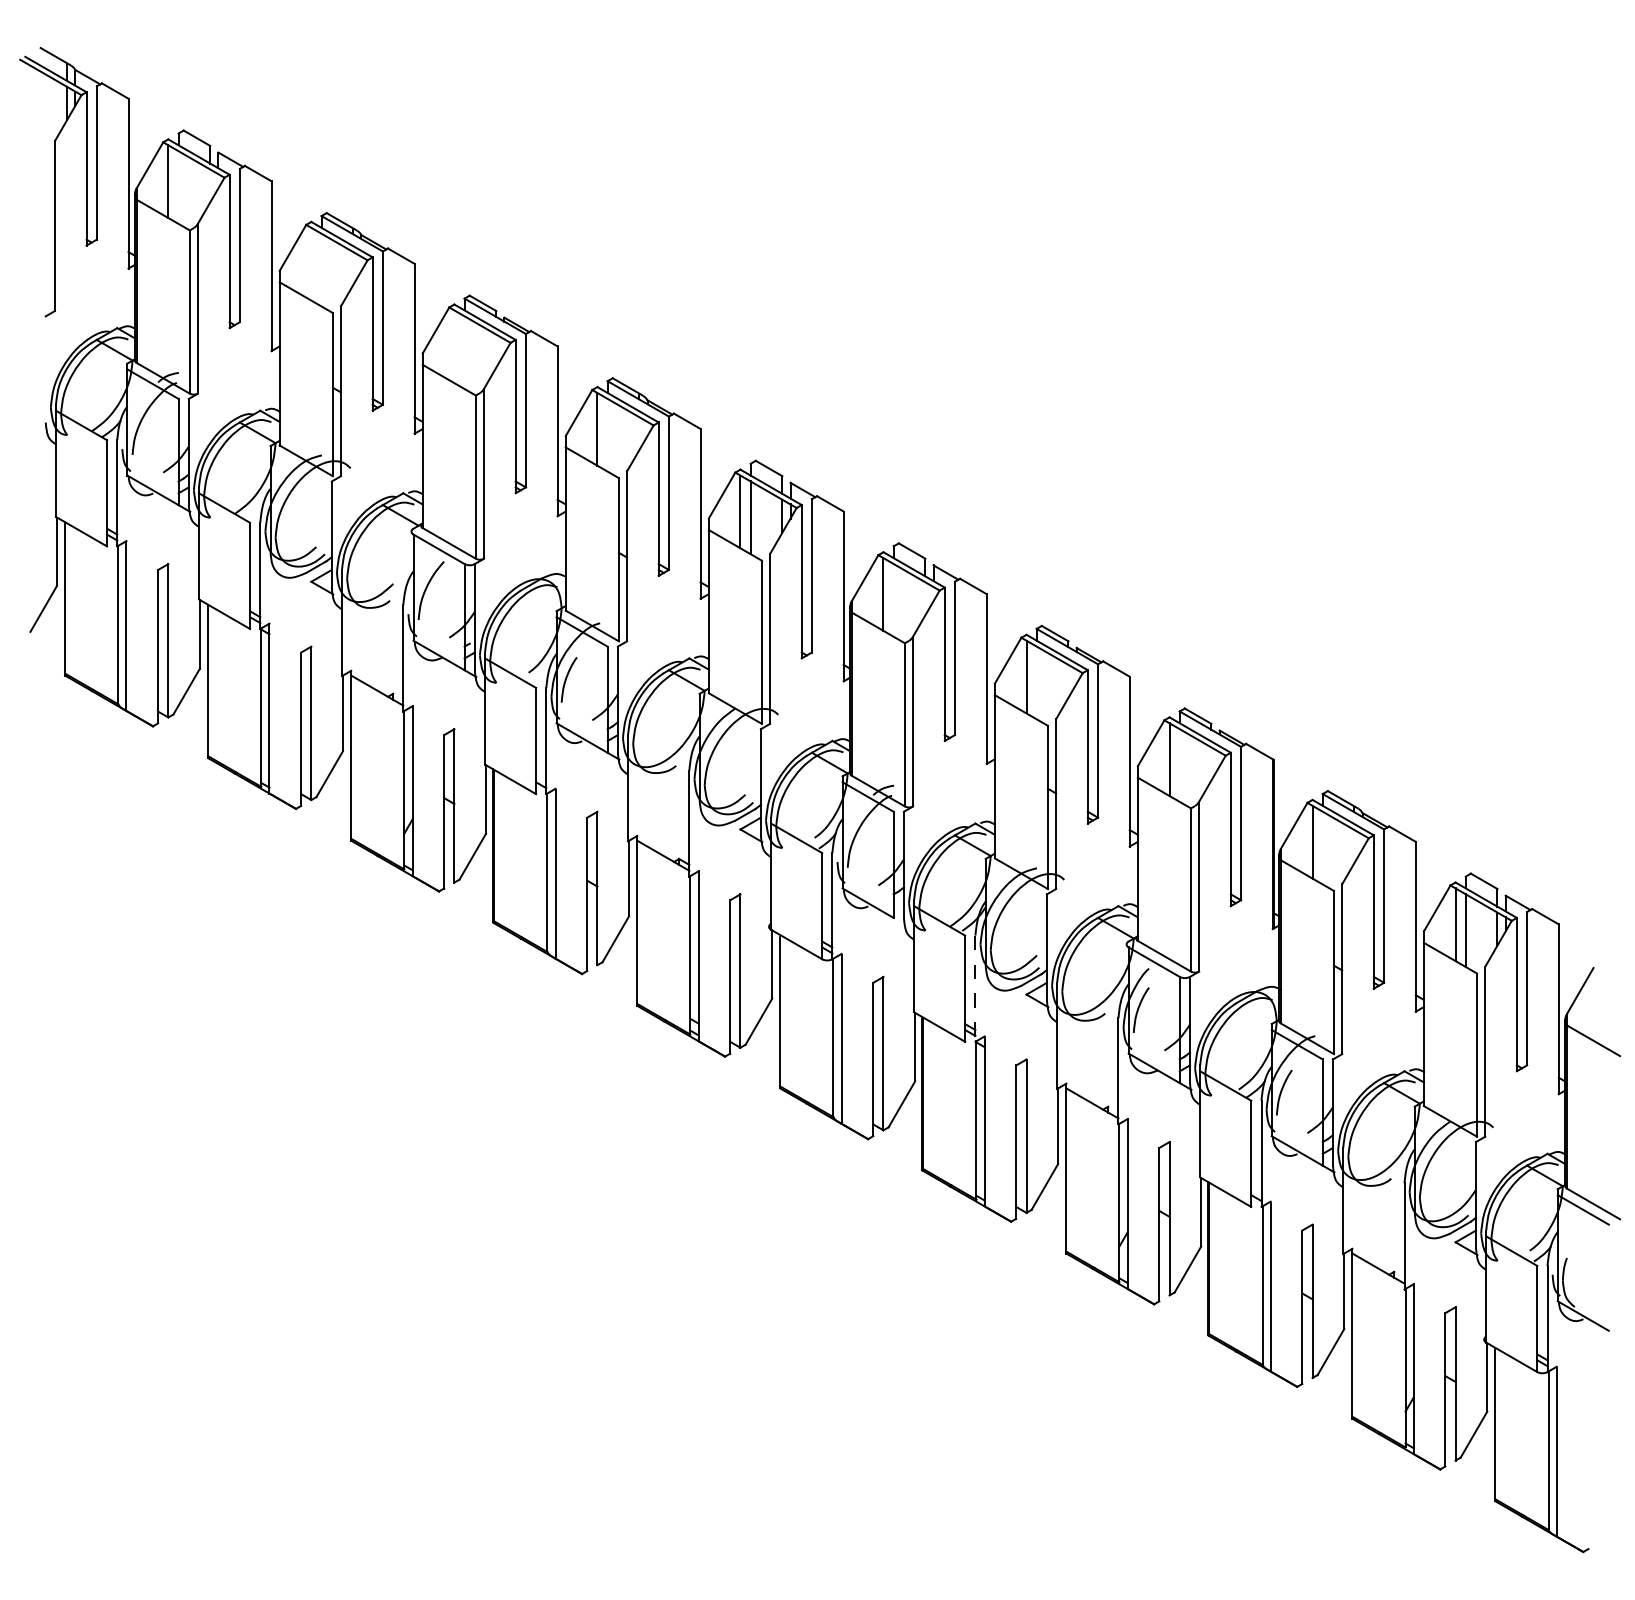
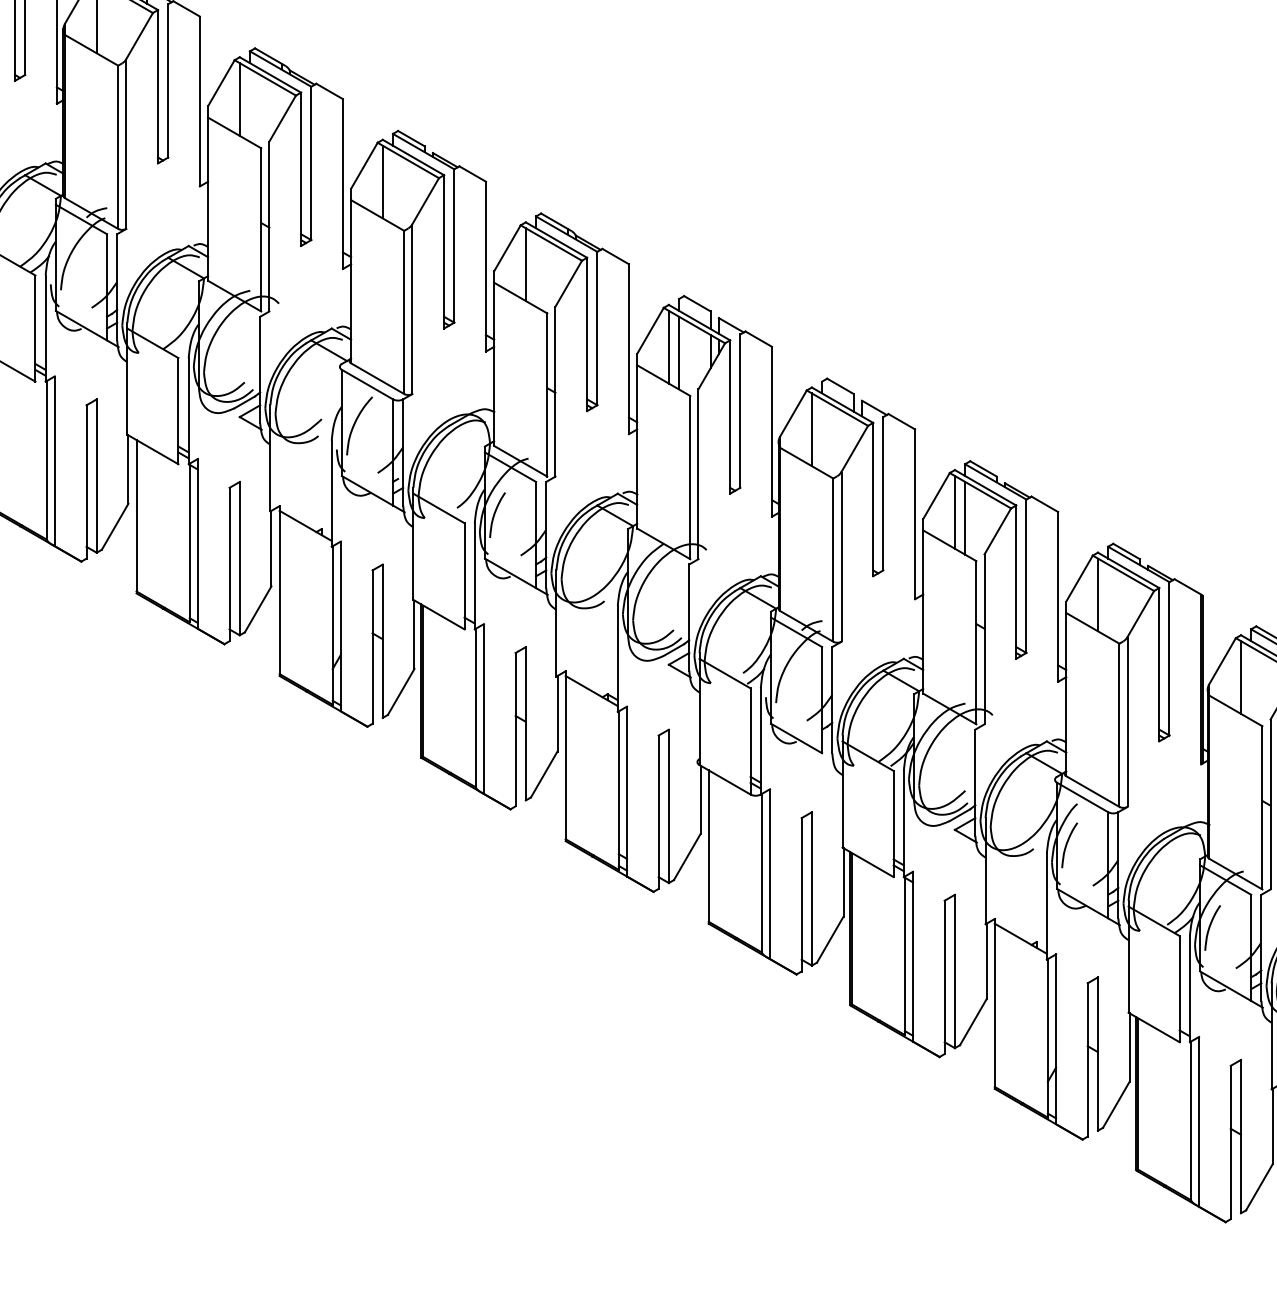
line: (311, 263) -> (239, 98), added
line: (454, 346) -> (382, 181), added
line: (1036, 682) -> (964, 517), added
line: (975, 989) -> (903, 824), dashed -> solid

